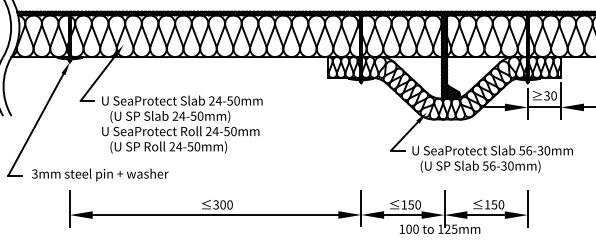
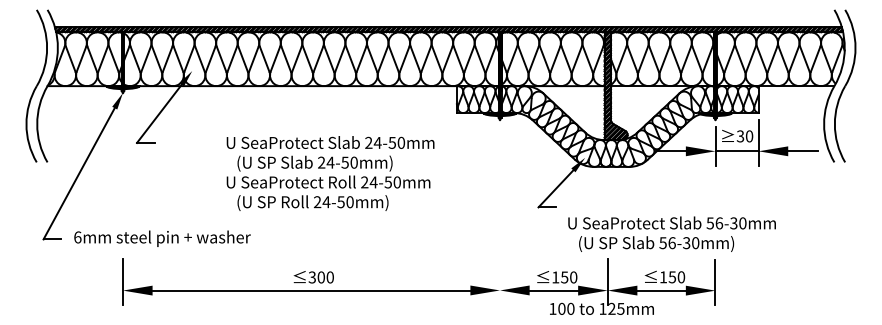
text: (182, 124) -> (330, 173), moved
text: (492, 158) -> (671, 233), moved
text: (34, 174) -> (77, 237), 3mm -> 6mm
line: (361, 208) -> (500, 282), removed

